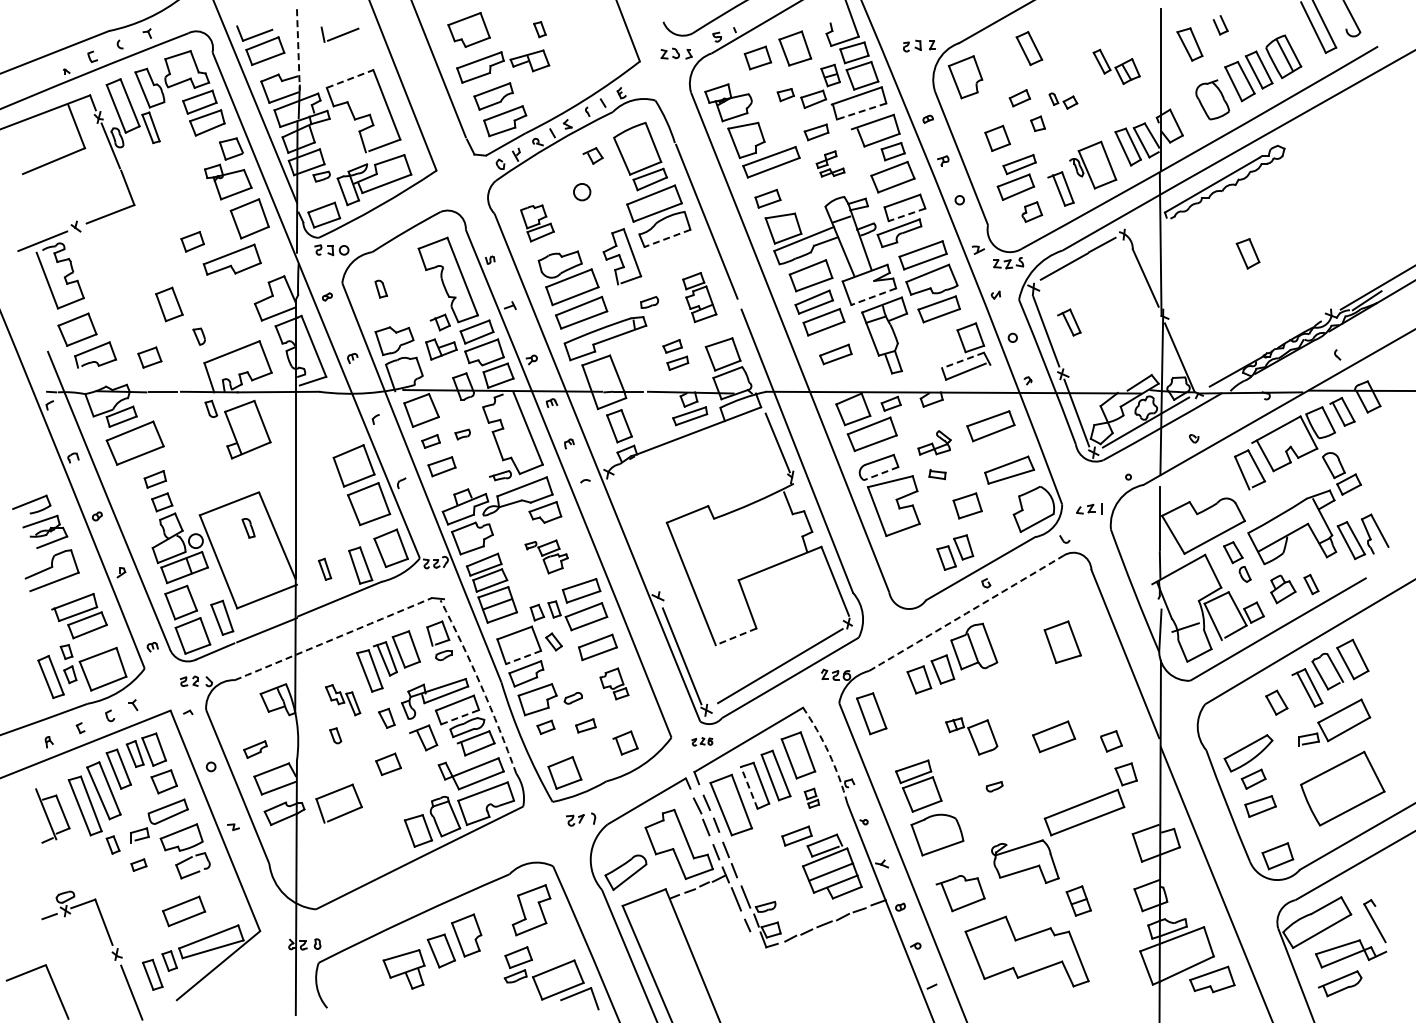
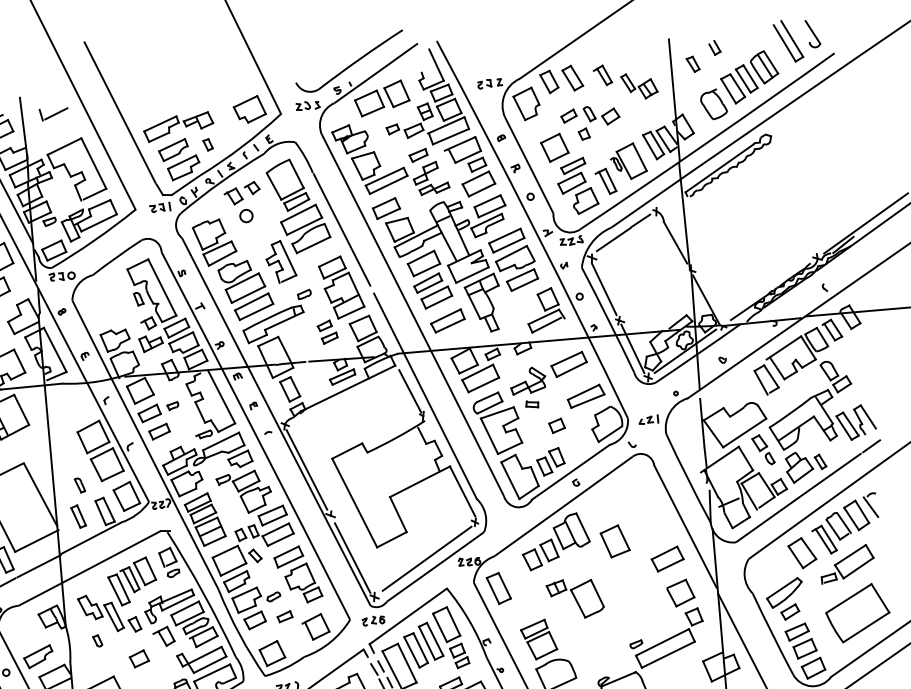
part: (468, 29) -> (249, 109), moved
part: (539, 29) -> (207, 144), moved
part: (1189, 44) -> (692, 64), size x0.62
line: (298, 49) -> (23, 127), dashed -> solid
part: (757, 57) -> (369, 103), size x1.43
line: (350, 79) -> (64, 146), dashed -> solid
part: (1063, 100) -> (601, 114), size x1.67
line: (861, 111) -> (450, 136), dashed -> solid
part: (997, 138) -> (554, 147), size x1.43
part: (830, 163) -> (431, 177), size x1.67
part: (567, 164) -> (233, 196), added
part: (469, 170) -> (160, 207), added
part: (767, 198) -> (386, 208), size x1.43
part: (1032, 211) -> (586, 200), size x1.67
line: (906, 215) -> (491, 211), dashed -> solid
part: (537, 223) -> (214, 242), size x1.67
line: (667, 238) -> (313, 245), dashed -> solid
part: (1247, 253) -> (548, 81), moved
part: (380, 288) -> (138, 298), moved
line: (873, 296) -> (472, 274), dashed -> solid
part: (699, 297) -> (341, 287), size x1.67
part: (1069, 322) -> (602, 75), moved
part: (835, 354) -> (447, 321), size x1.43
line: (962, 360) -> (543, 317), dashed -> solid
part: (430, 441) -> (149, 413), size x1.67
part: (934, 442) -> (527, 380), size x1.43
line: (880, 473) -> (489, 407), dashed -> solid
part: (967, 505) -> (556, 425), size x0.71
part: (248, 528) -> (79, 485), moved
line: (632, 534) -> (307, 469), added
part: (546, 556) -> (244, 492), size x1.67
part: (912, 568) -> (519, 476), added
part: (324, 569) -> (78, 516), size x1.43
line: (1380, 569) -> (871, 446), added
part: (1283, 589) -> (799, 467), size x1.43
arc: (966, 613) -> (563, 506), dashed -> solid
line: (735, 636) -> (391, 539), dashed -> solid
arc: (333, 639) -> (89, 568), dashed -> solid
part: (1062, 641) -> (614, 540), moved
part: (1372, 648) -> (870, 505), added
line: (523, 657) -> (233, 569), dashed -> solid
part: (614, 683) -> (303, 582), size x1.67
arc: (481, 685) -> (203, 593), dashed -> solid
part: (342, 700) -> (100, 614), size x1.67
part: (1276, 702) -> (802, 552), size x1.67
line: (460, 717) -> (190, 618), dashed -> solid
part: (545, 727) -> (254, 620), size x1.67
part: (971, 736) -> (575, 598), size x1.43
part: (1054, 736) -> (667, 558), moved
part: (702, 741) -> (373, 620), size x1.43
part: (1111, 741) -> (680, 593), size x1.67
part: (625, 742) -> (315, 626), size x1.43
part: (255, 749) -> (38, 656), size x1.67
arc: (829, 753) -> (469, 621), dashed -> solid
part: (994, 786) -> (636, 644), moved
line: (749, 787) -> (412, 652), dashed -> solid
part: (811, 798) -> (459, 656), size x1.67
part: (1268, 829) -> (804, 648), added

